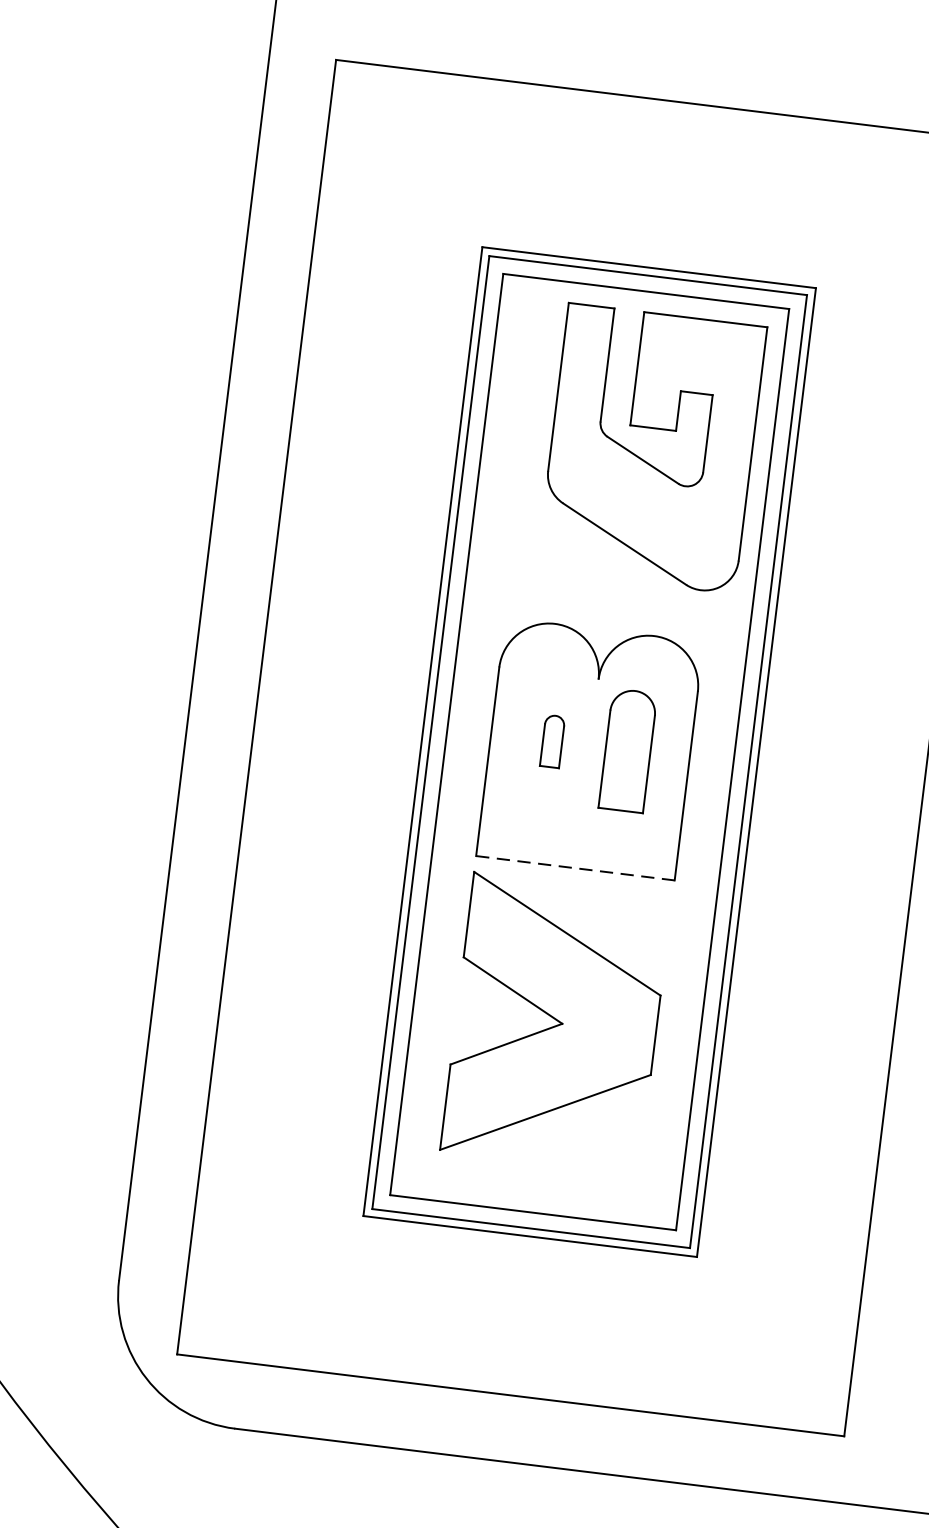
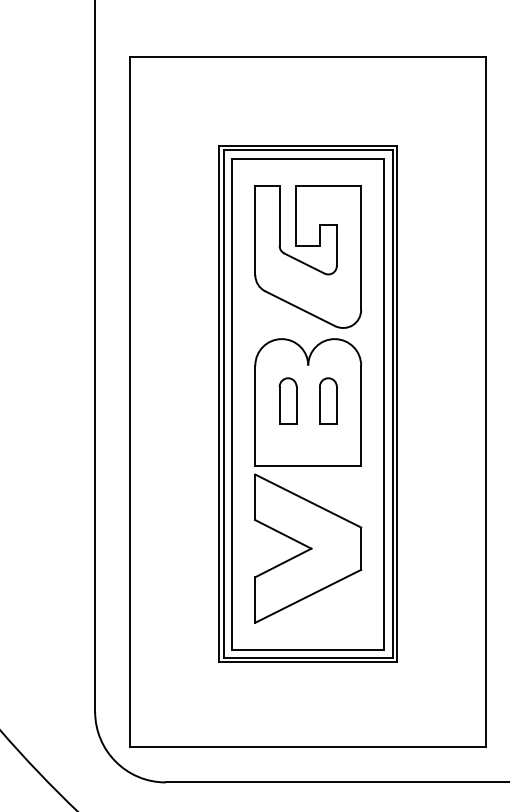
part: (643, 458) -> (304, 262), moved
part: (551, 740) -> (287, 400), size x1.67
part: (628, 749) -> (328, 400), size x0.71
line: (575, 868) -> (308, 466), dashed -> solid

